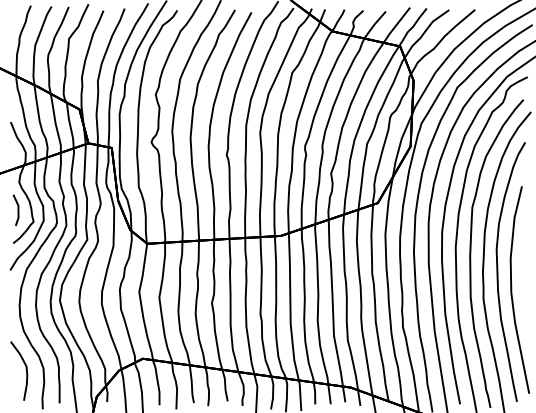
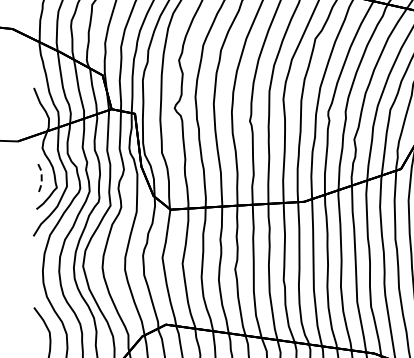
line: (18, 210) -> (41, 176), solid -> dashed

